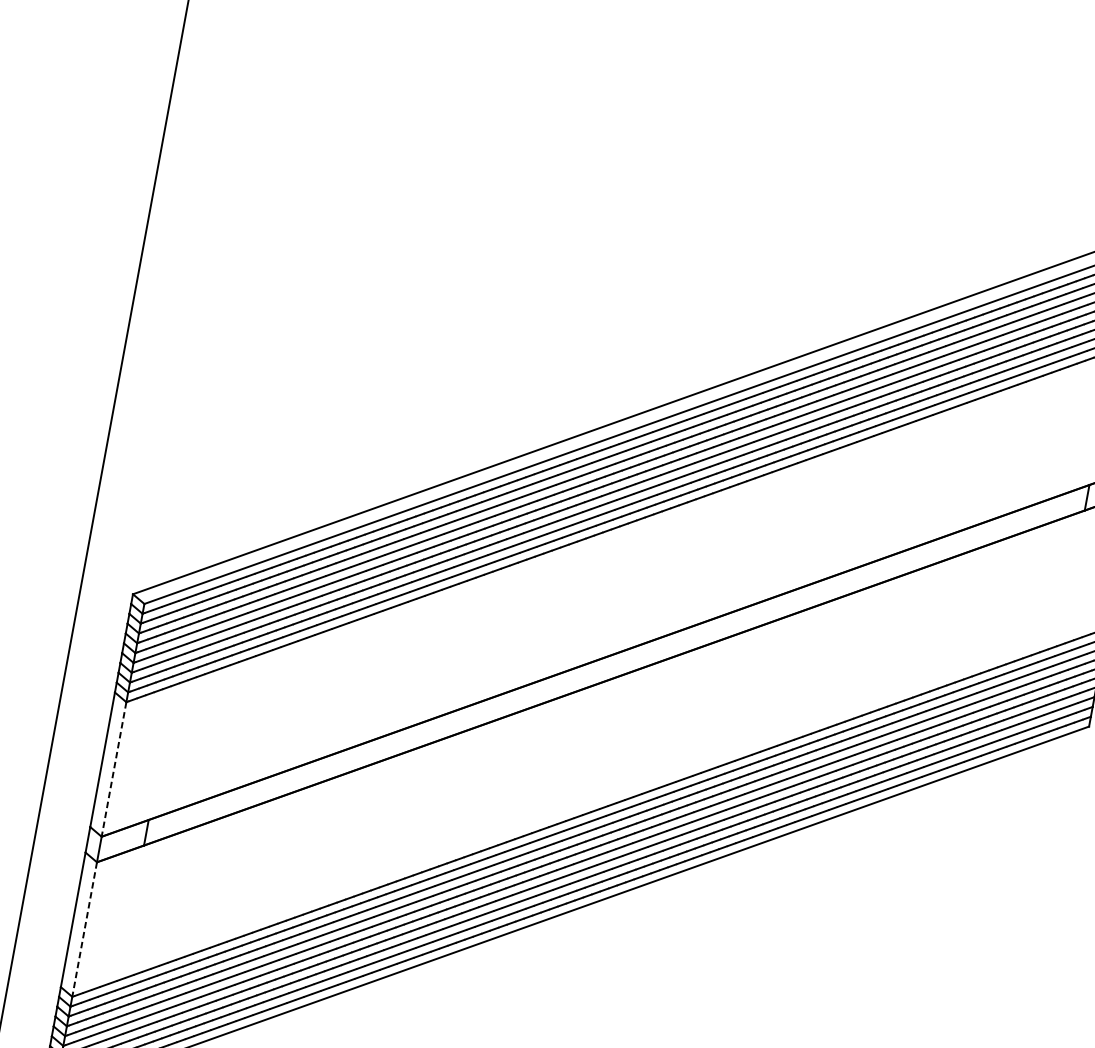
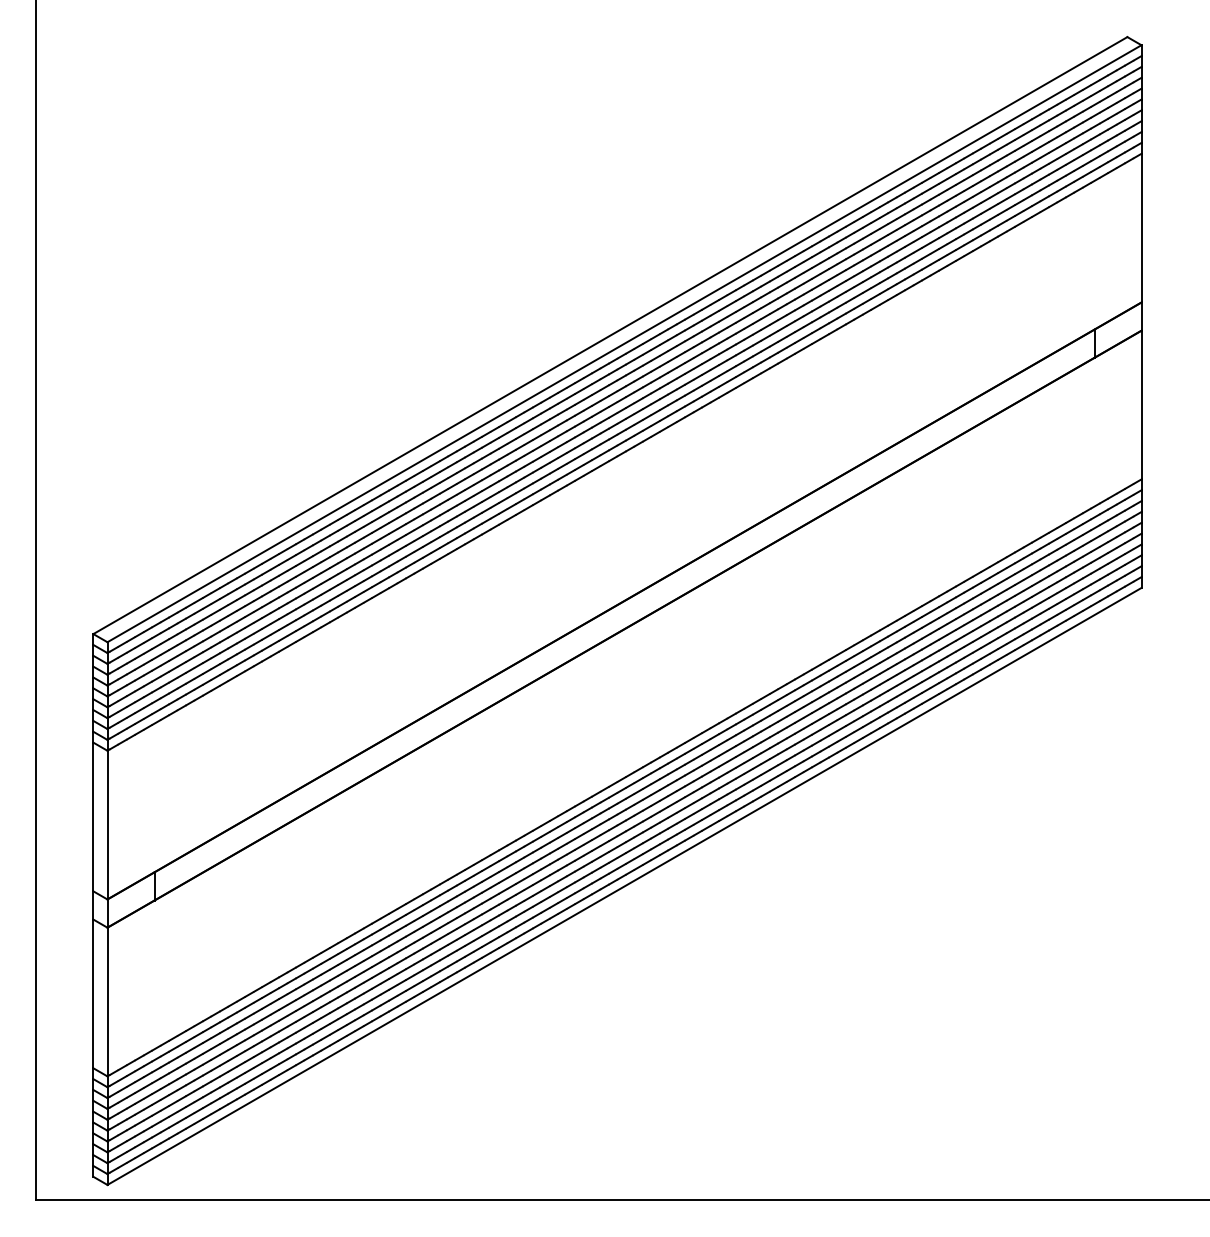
line: (113, 769) -> (107, 825), dashed -> solid
line: (84, 929) -> (107, 1002), dashed -> solid

